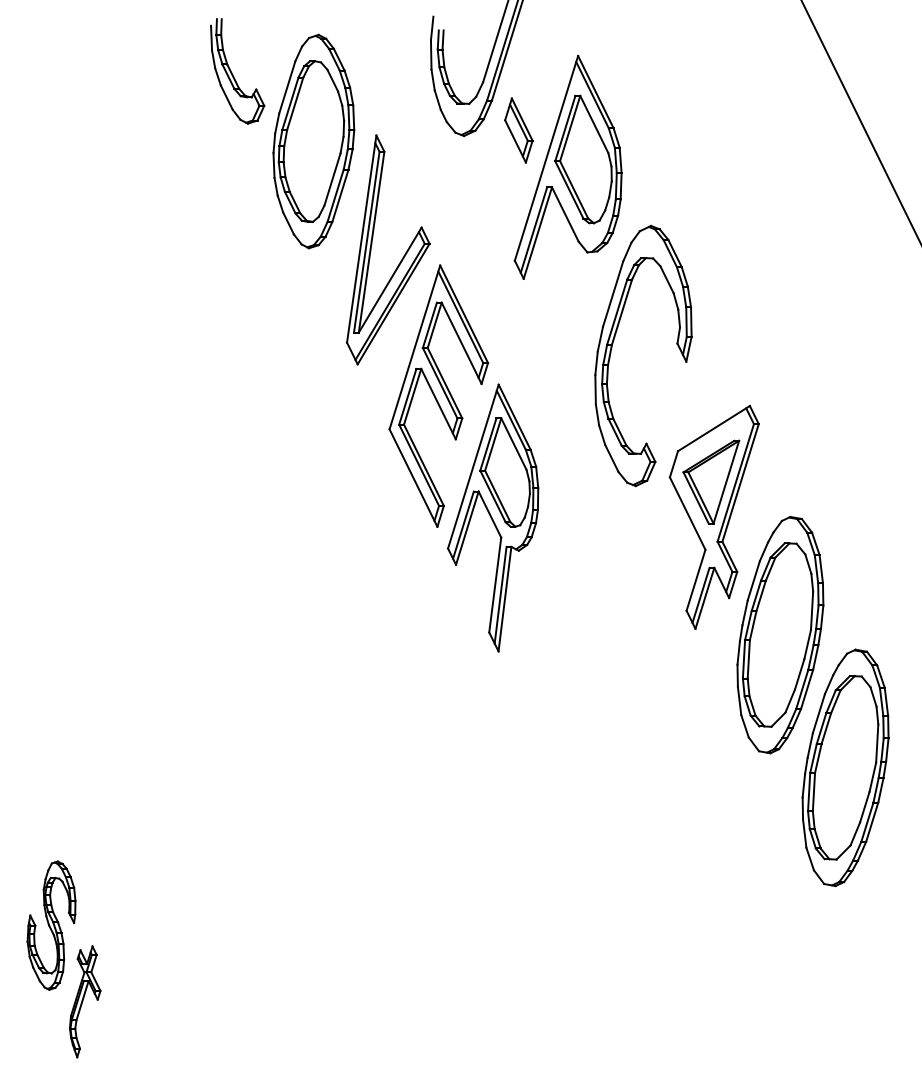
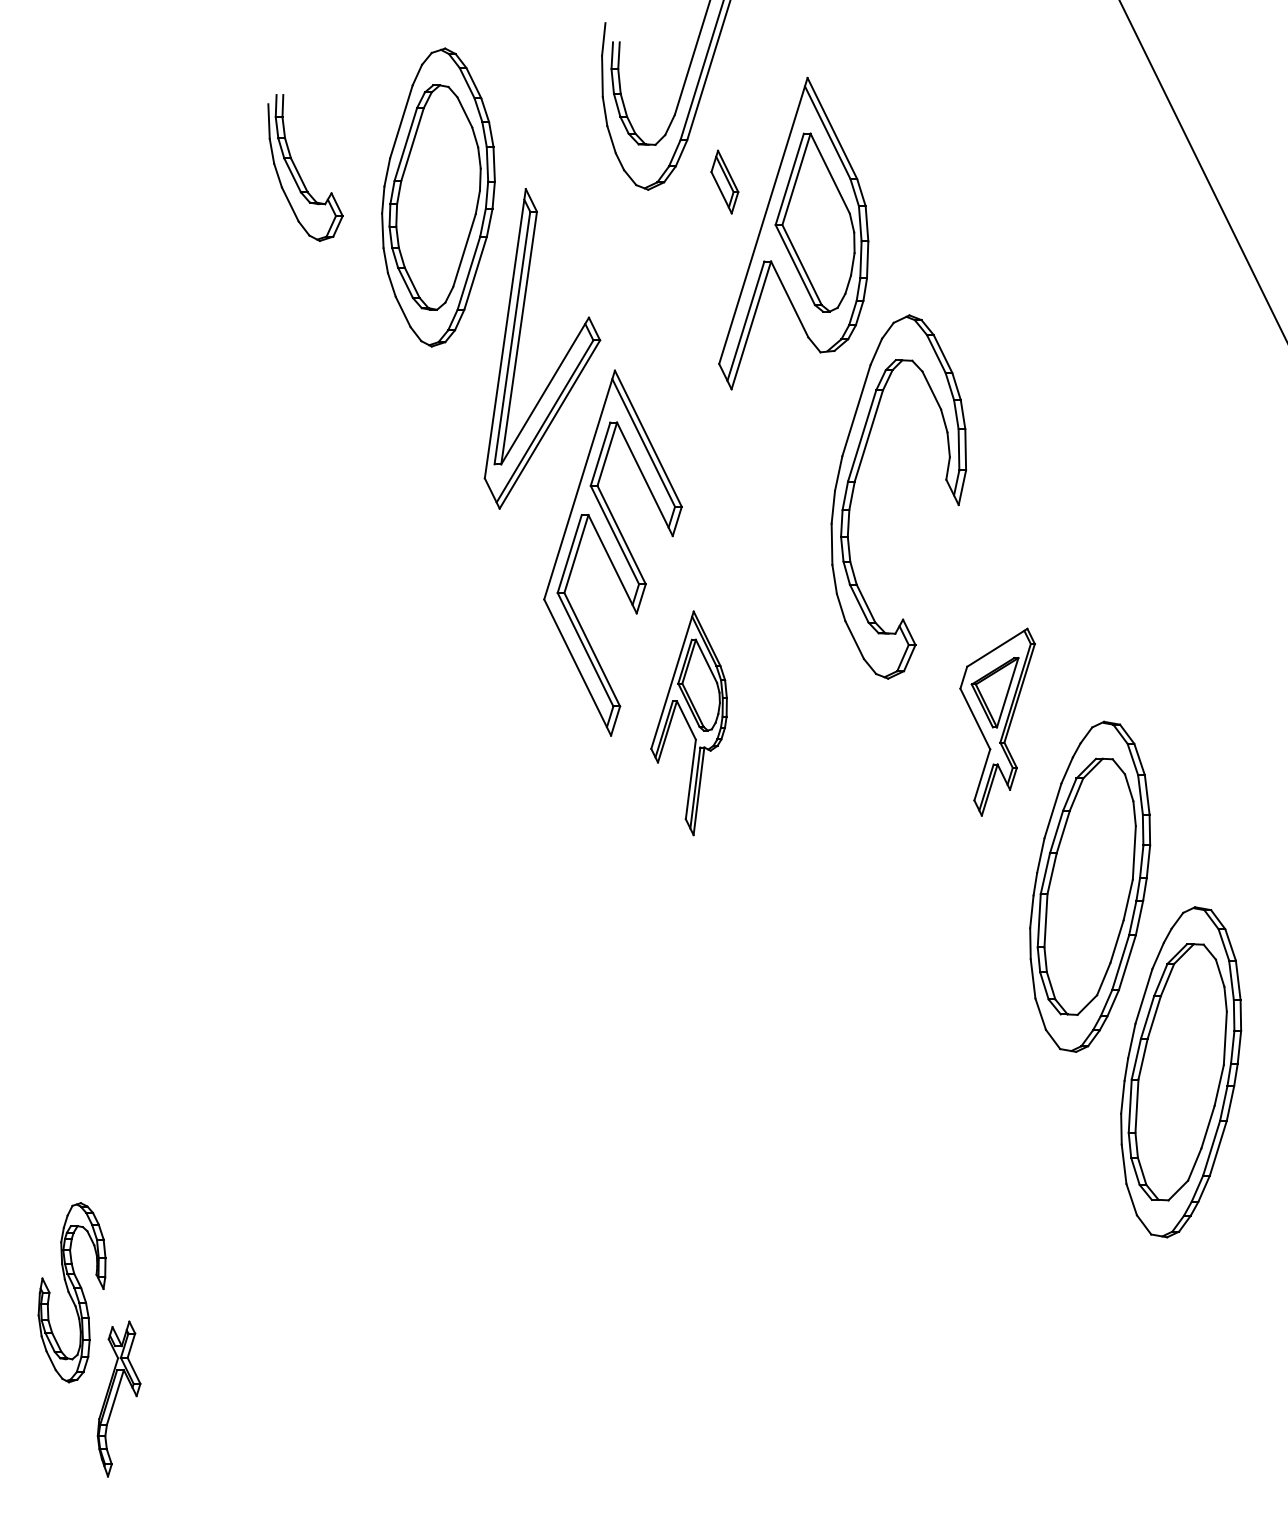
part: (237, 71) -> (305, 168), moved
part: (518, 130) -> (724, 182), size x0.7
part: (713, 516) -> (996, 721), size x0.6
part: (493, 517) -> (689, 722), size x0.6

